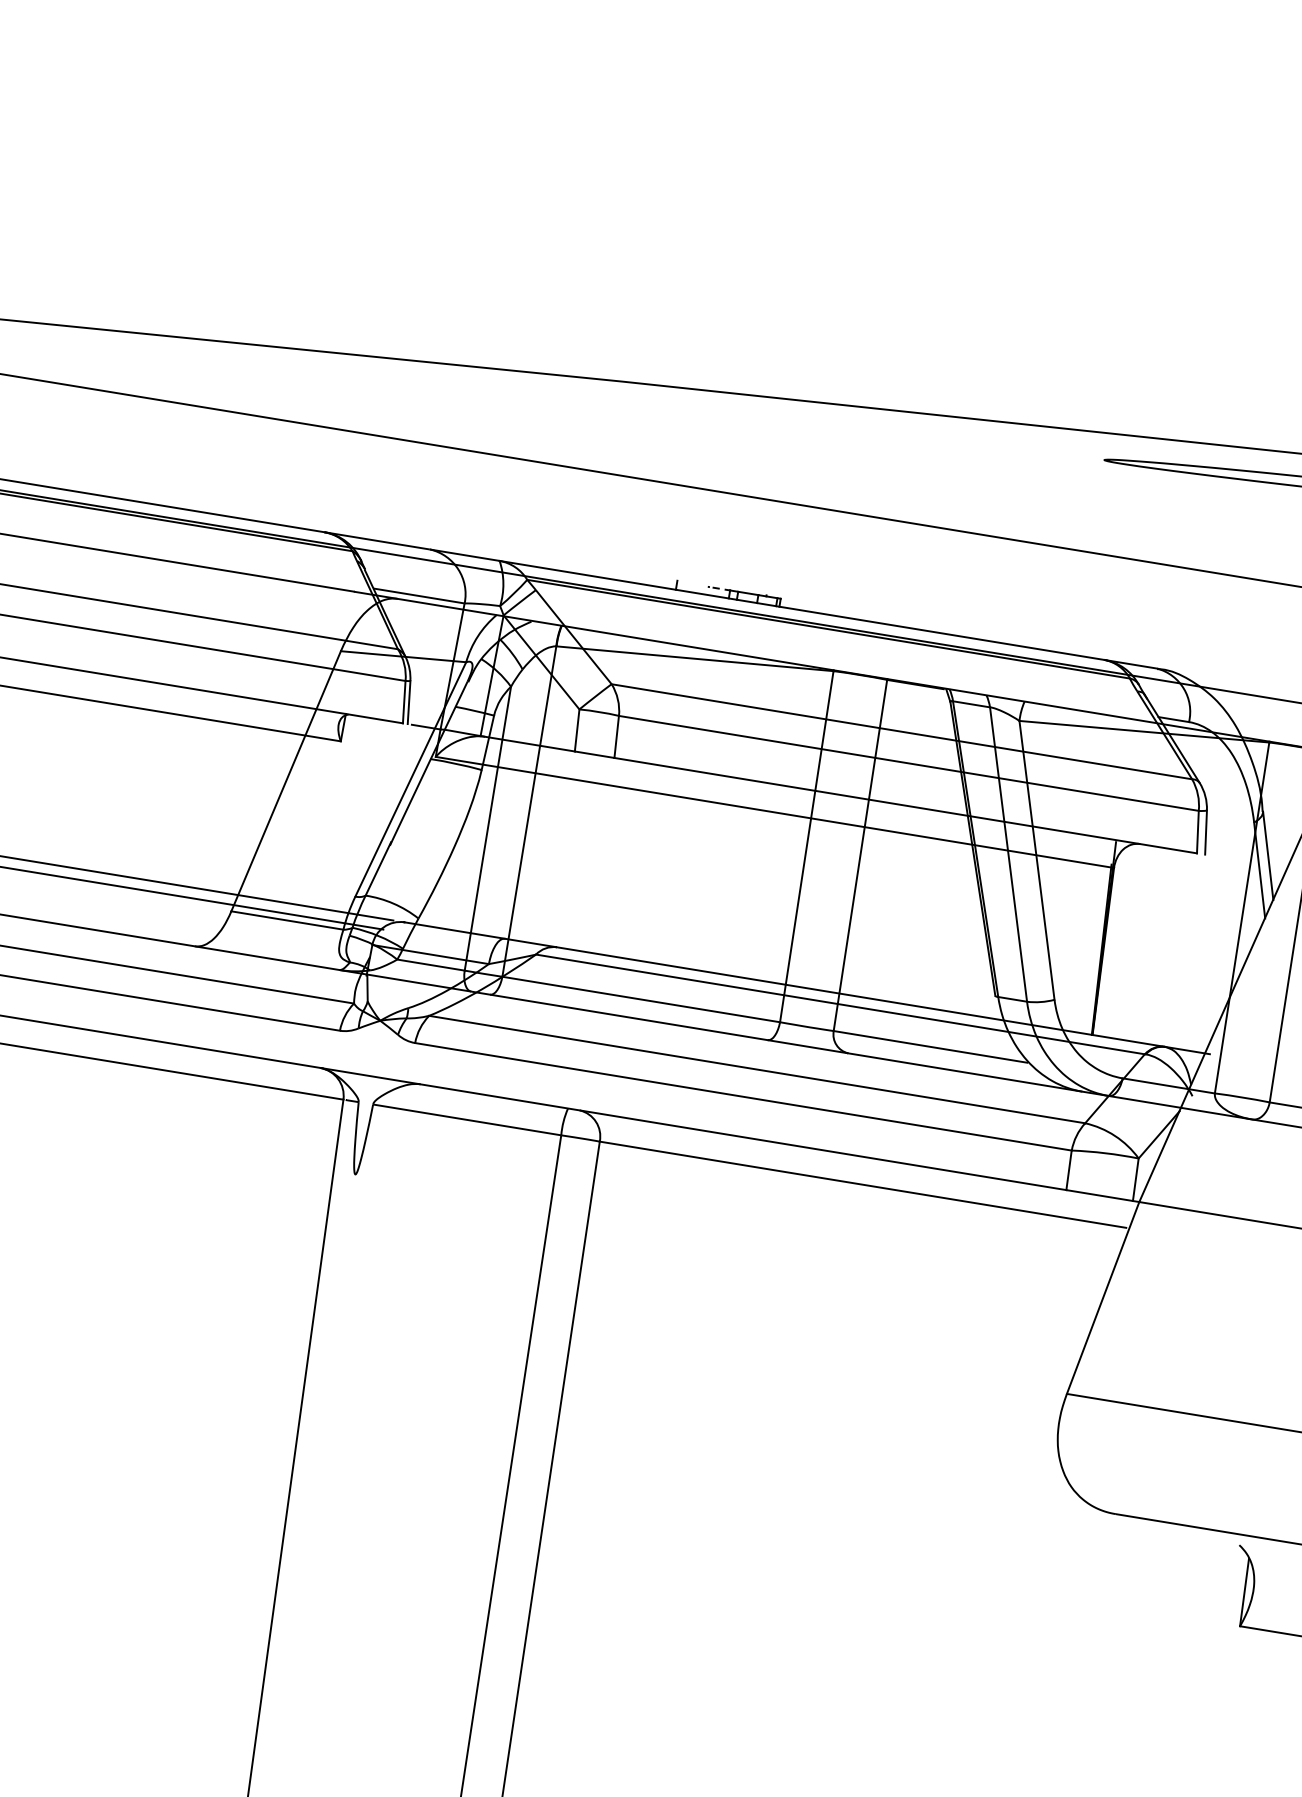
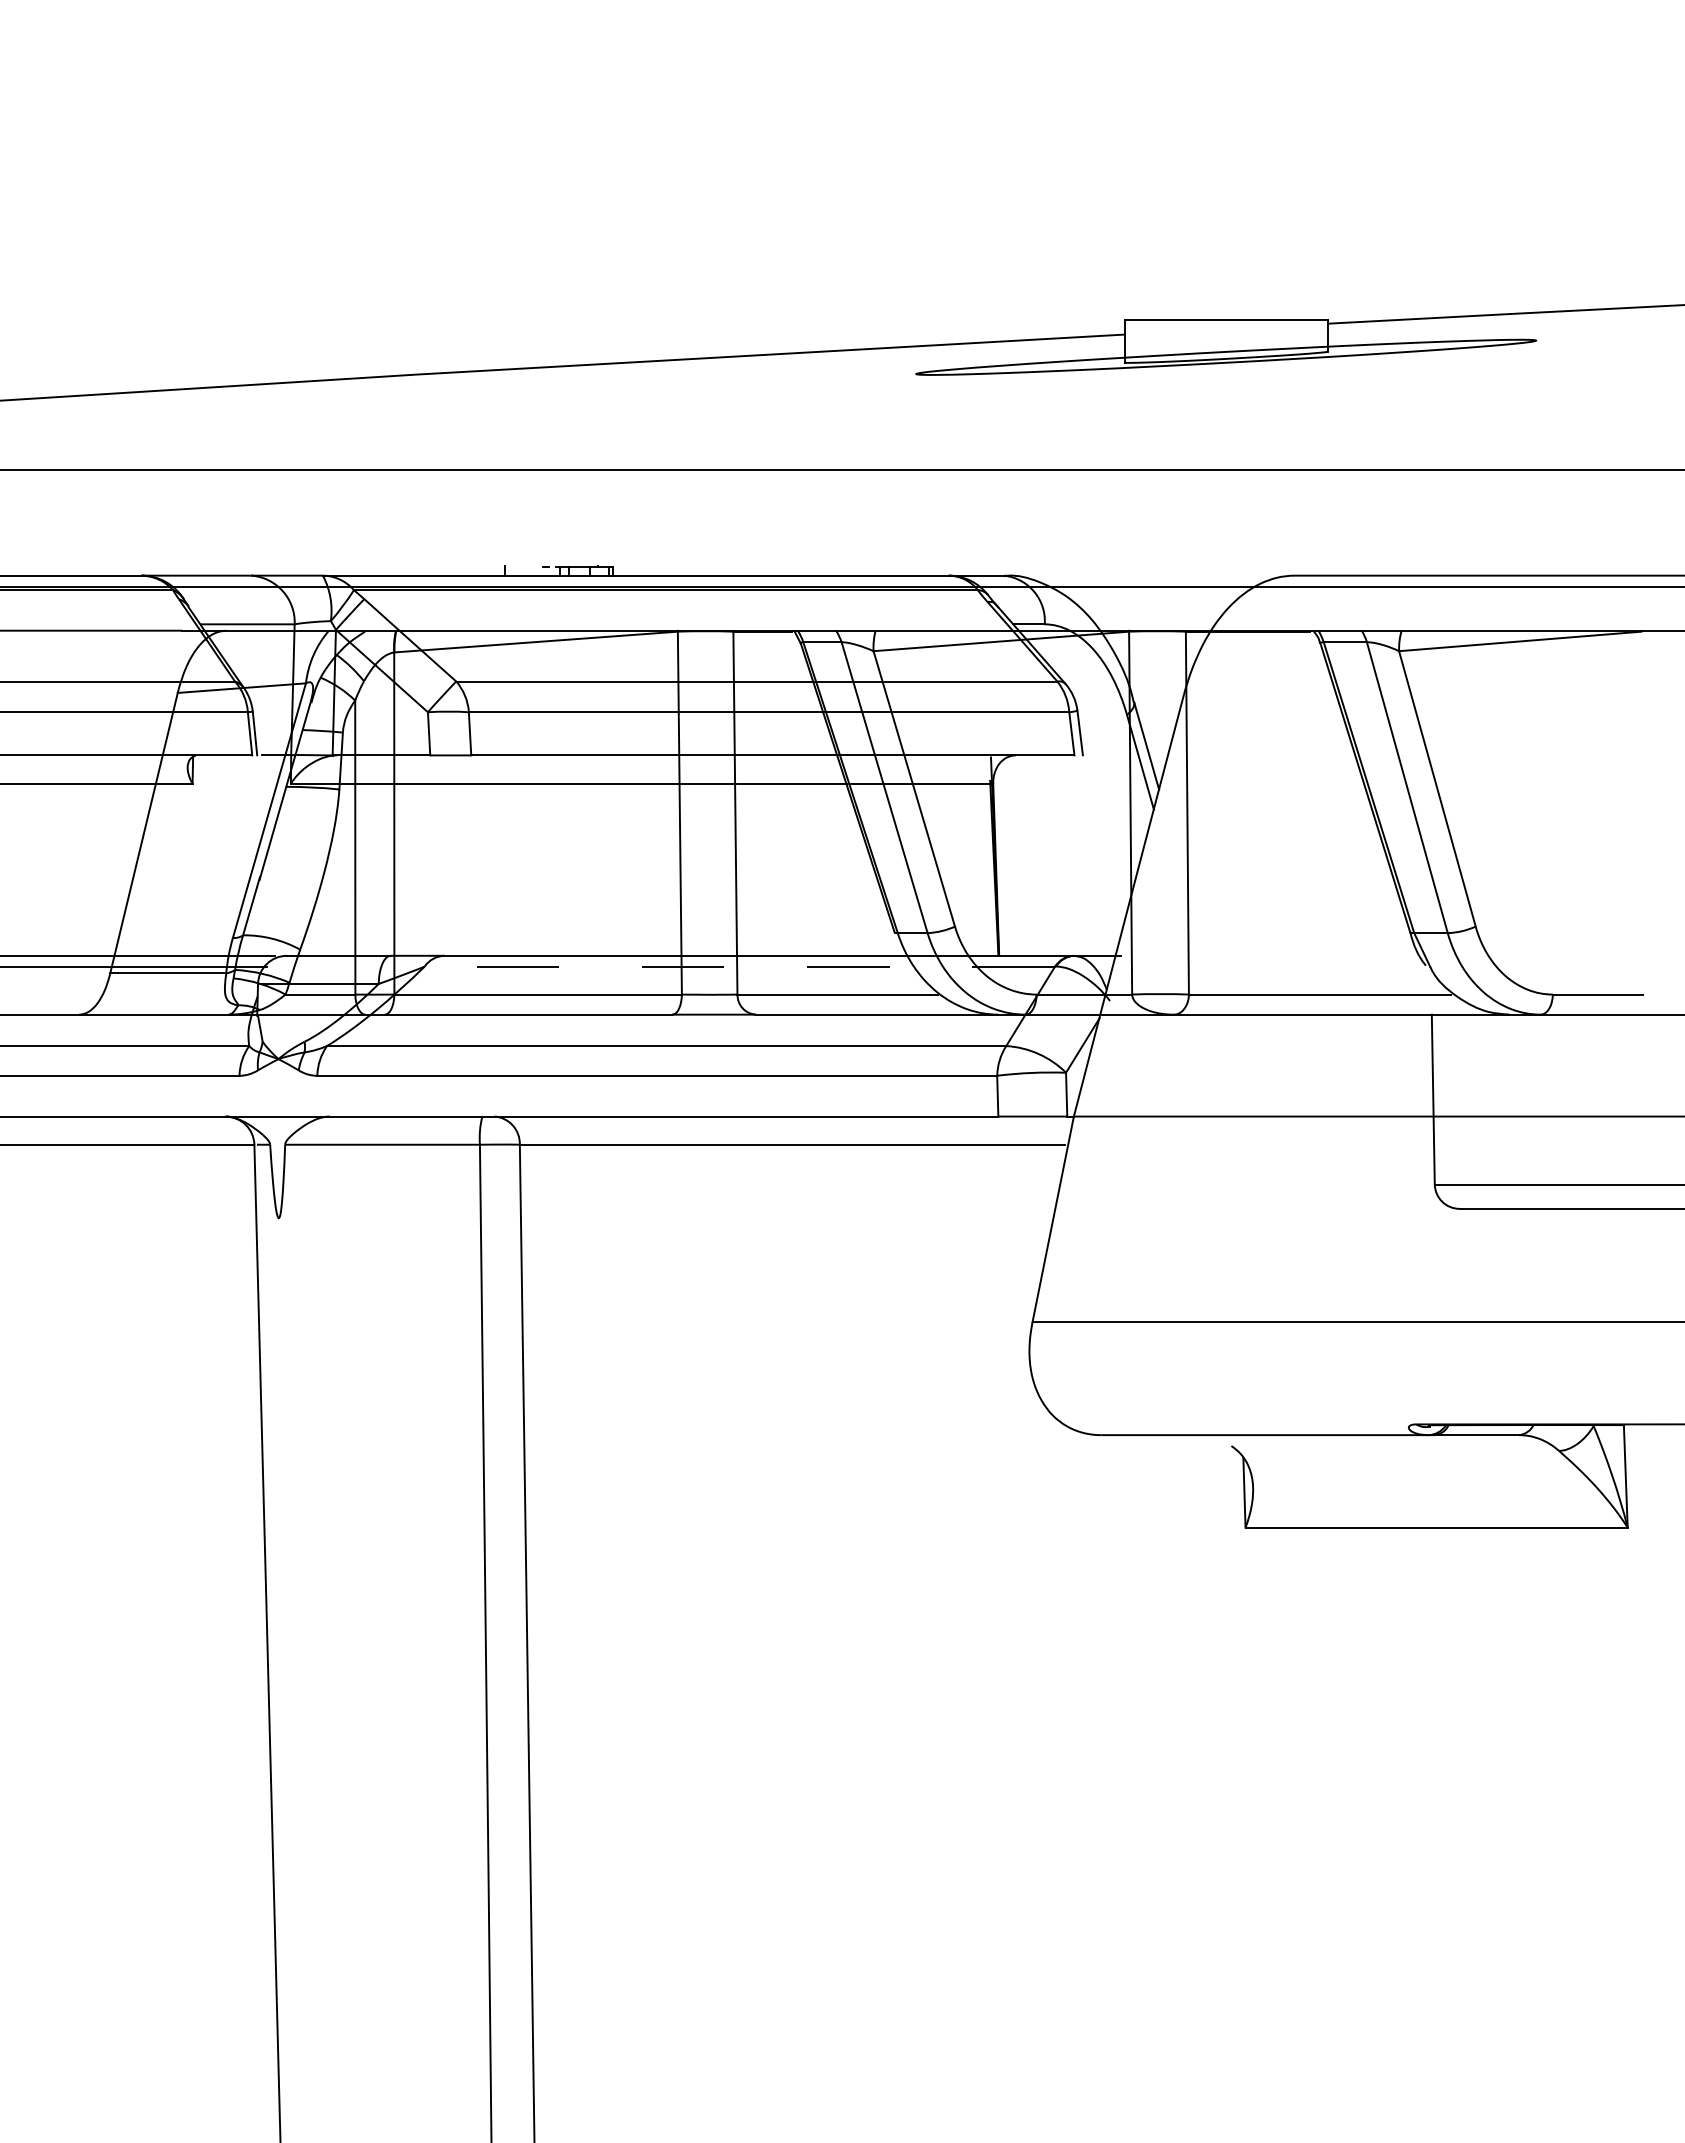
line: (840, 1004) -> (739, 966), solid -> dashed

